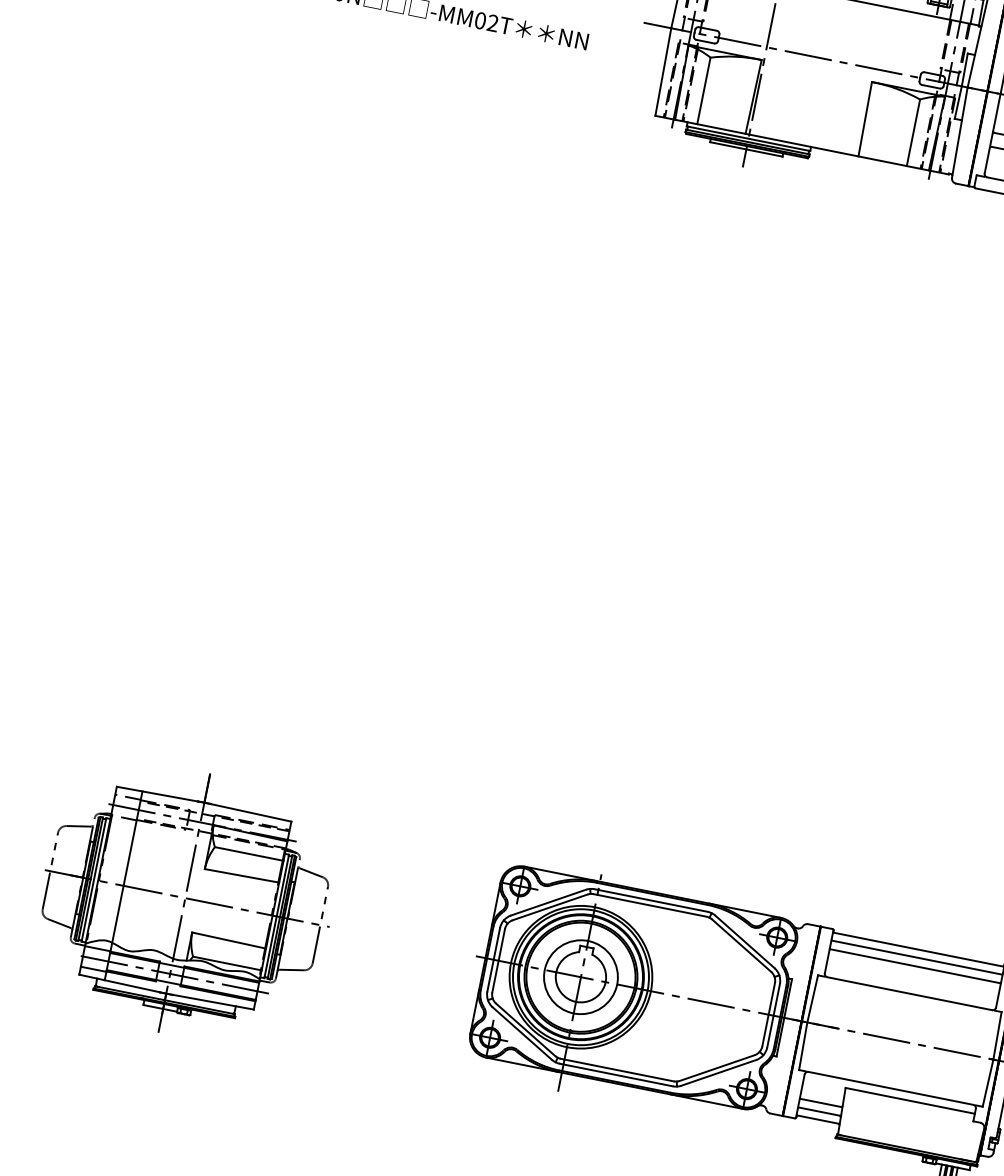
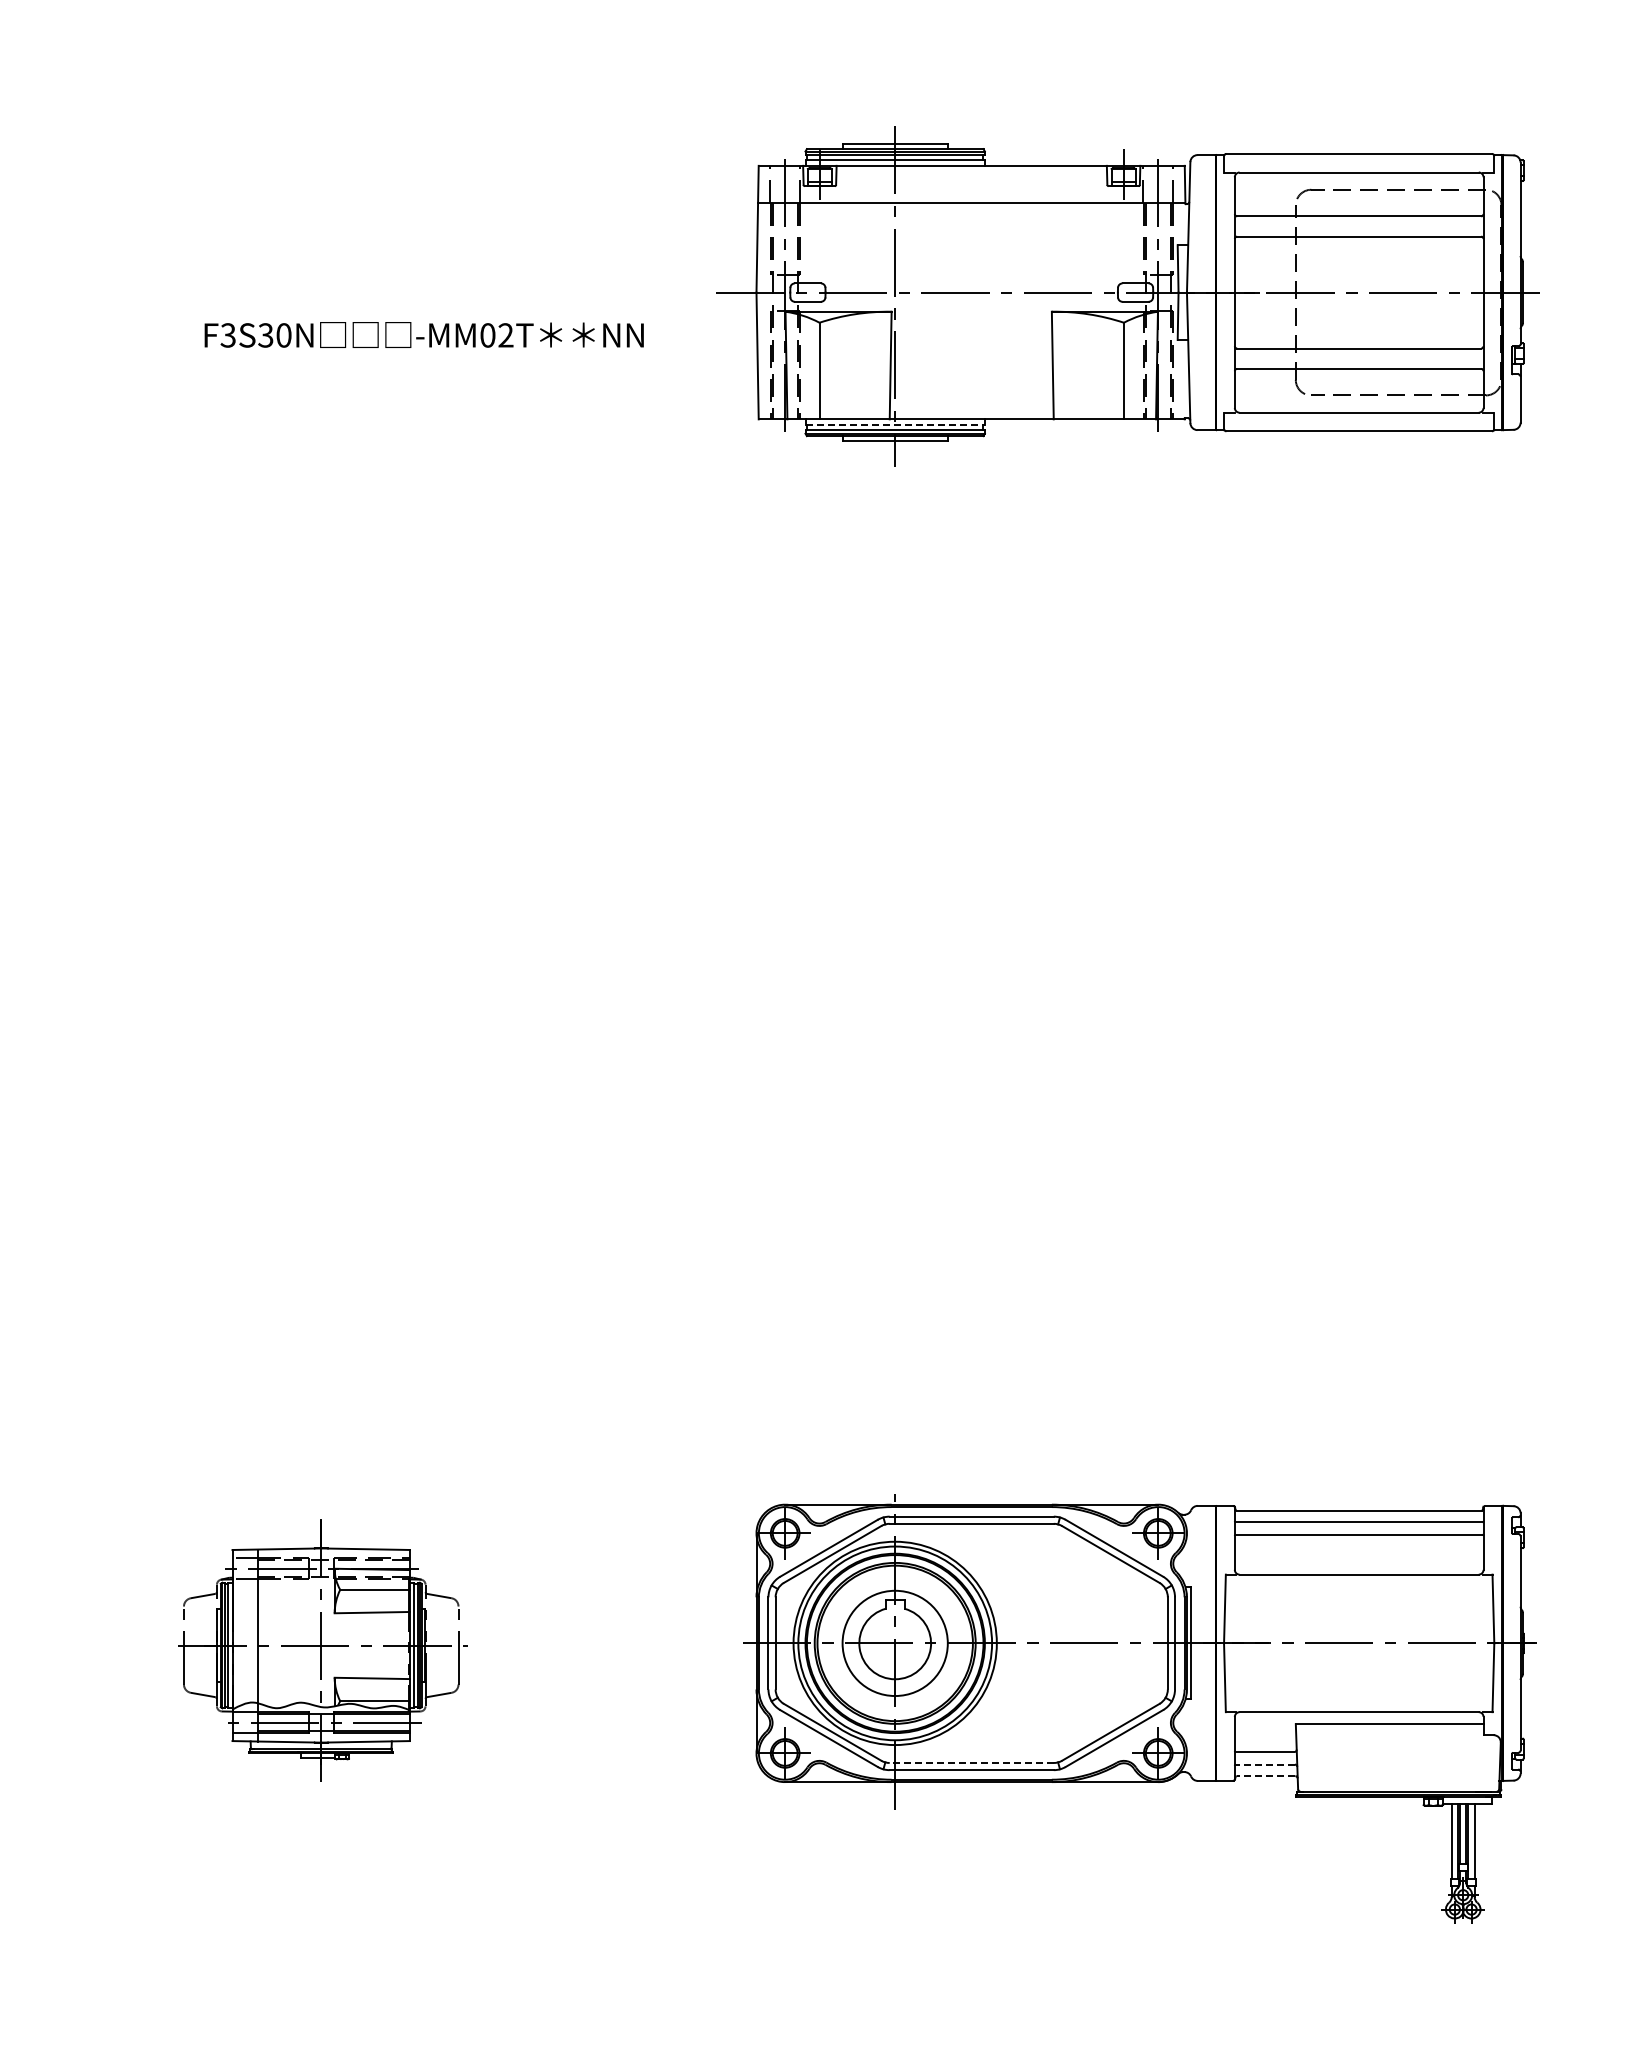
line: (748, 138) -> (895, 425), solid -> dashed
part: (185, 903) -> (322, 1650), size x0.7
line: (617, 1069) -> (971, 1762), solid -> dashed
line: (818, 1111) -> (1264, 1764), solid -> dashed
line: (817, 1119) -> (1265, 1776), solid -> dashed

